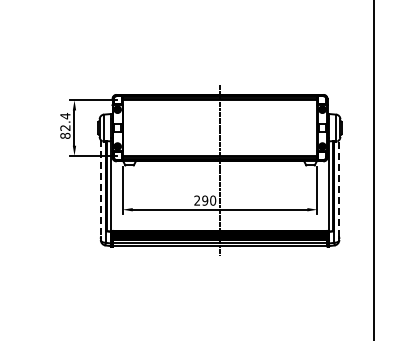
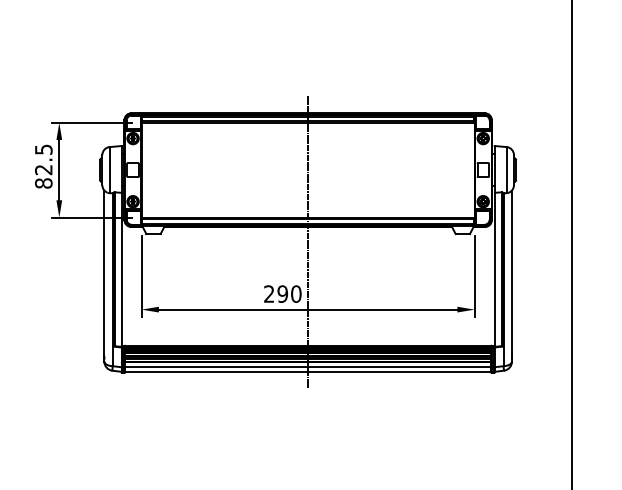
text: (65, 116) -> (43, 150), 82.4 -> 82.5
line: (339, 187) -> (512, 271), dashed -> solid
line: (100, 188) -> (103, 273), dashed -> solid

